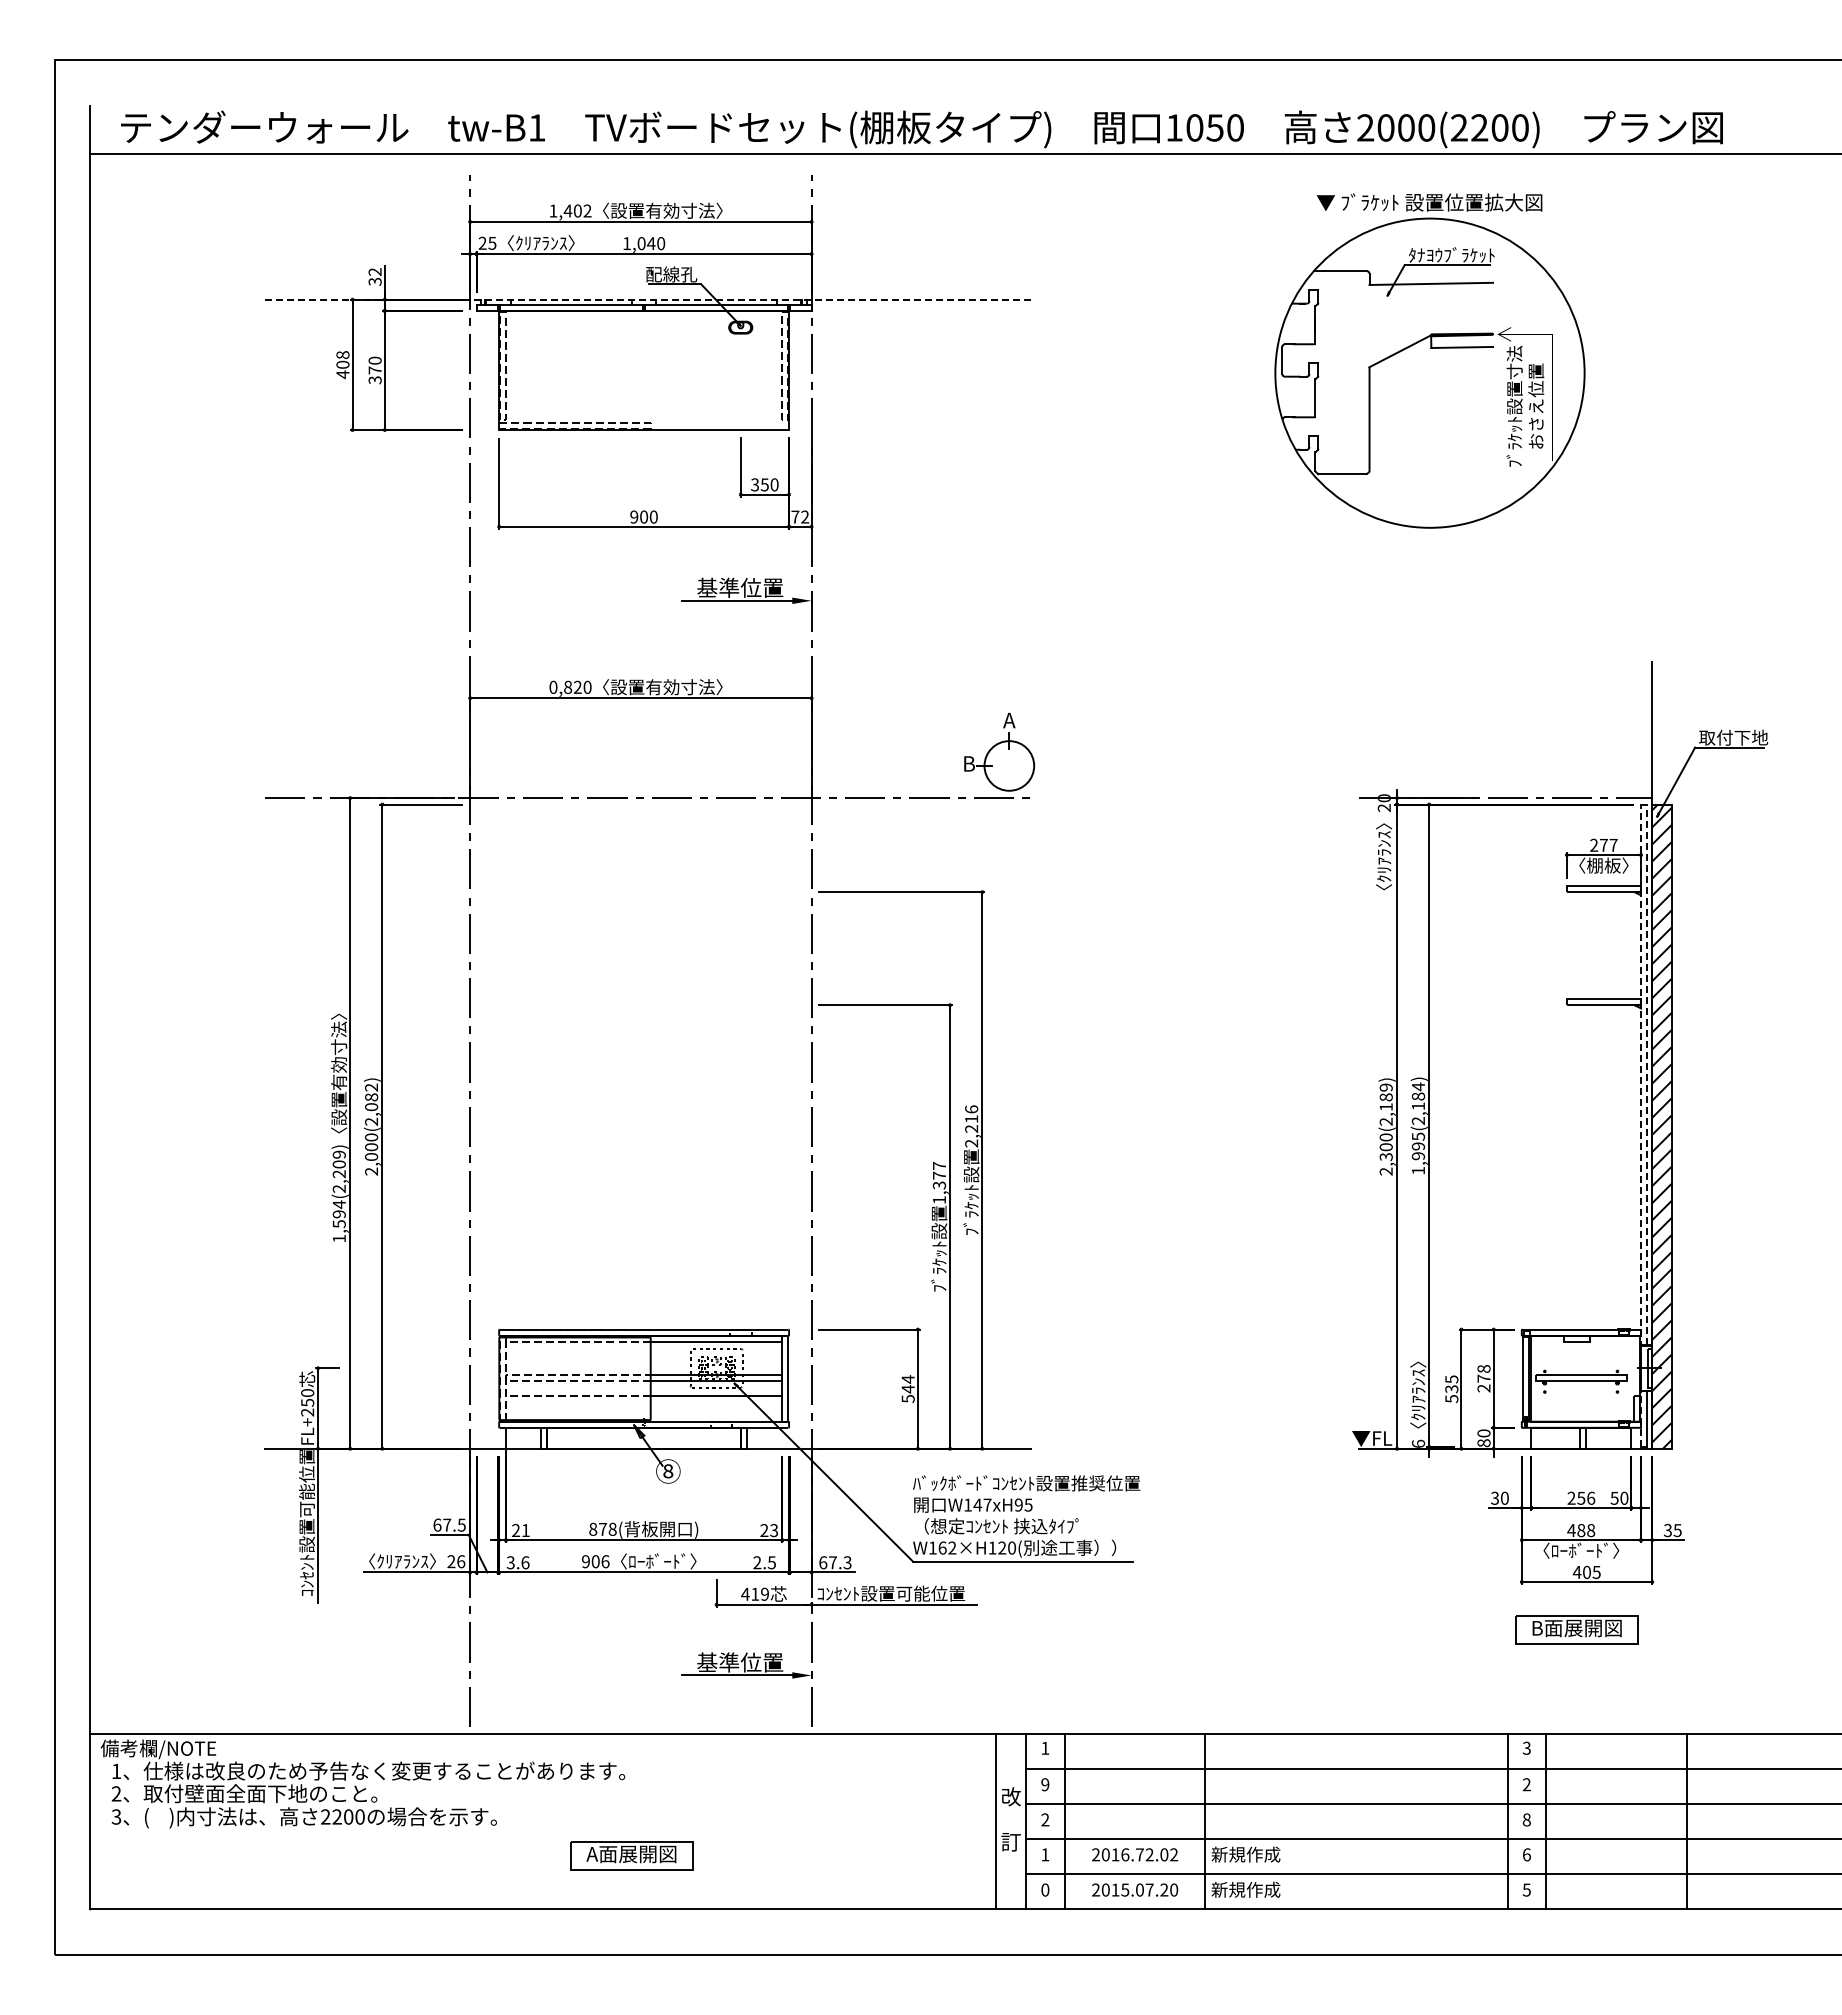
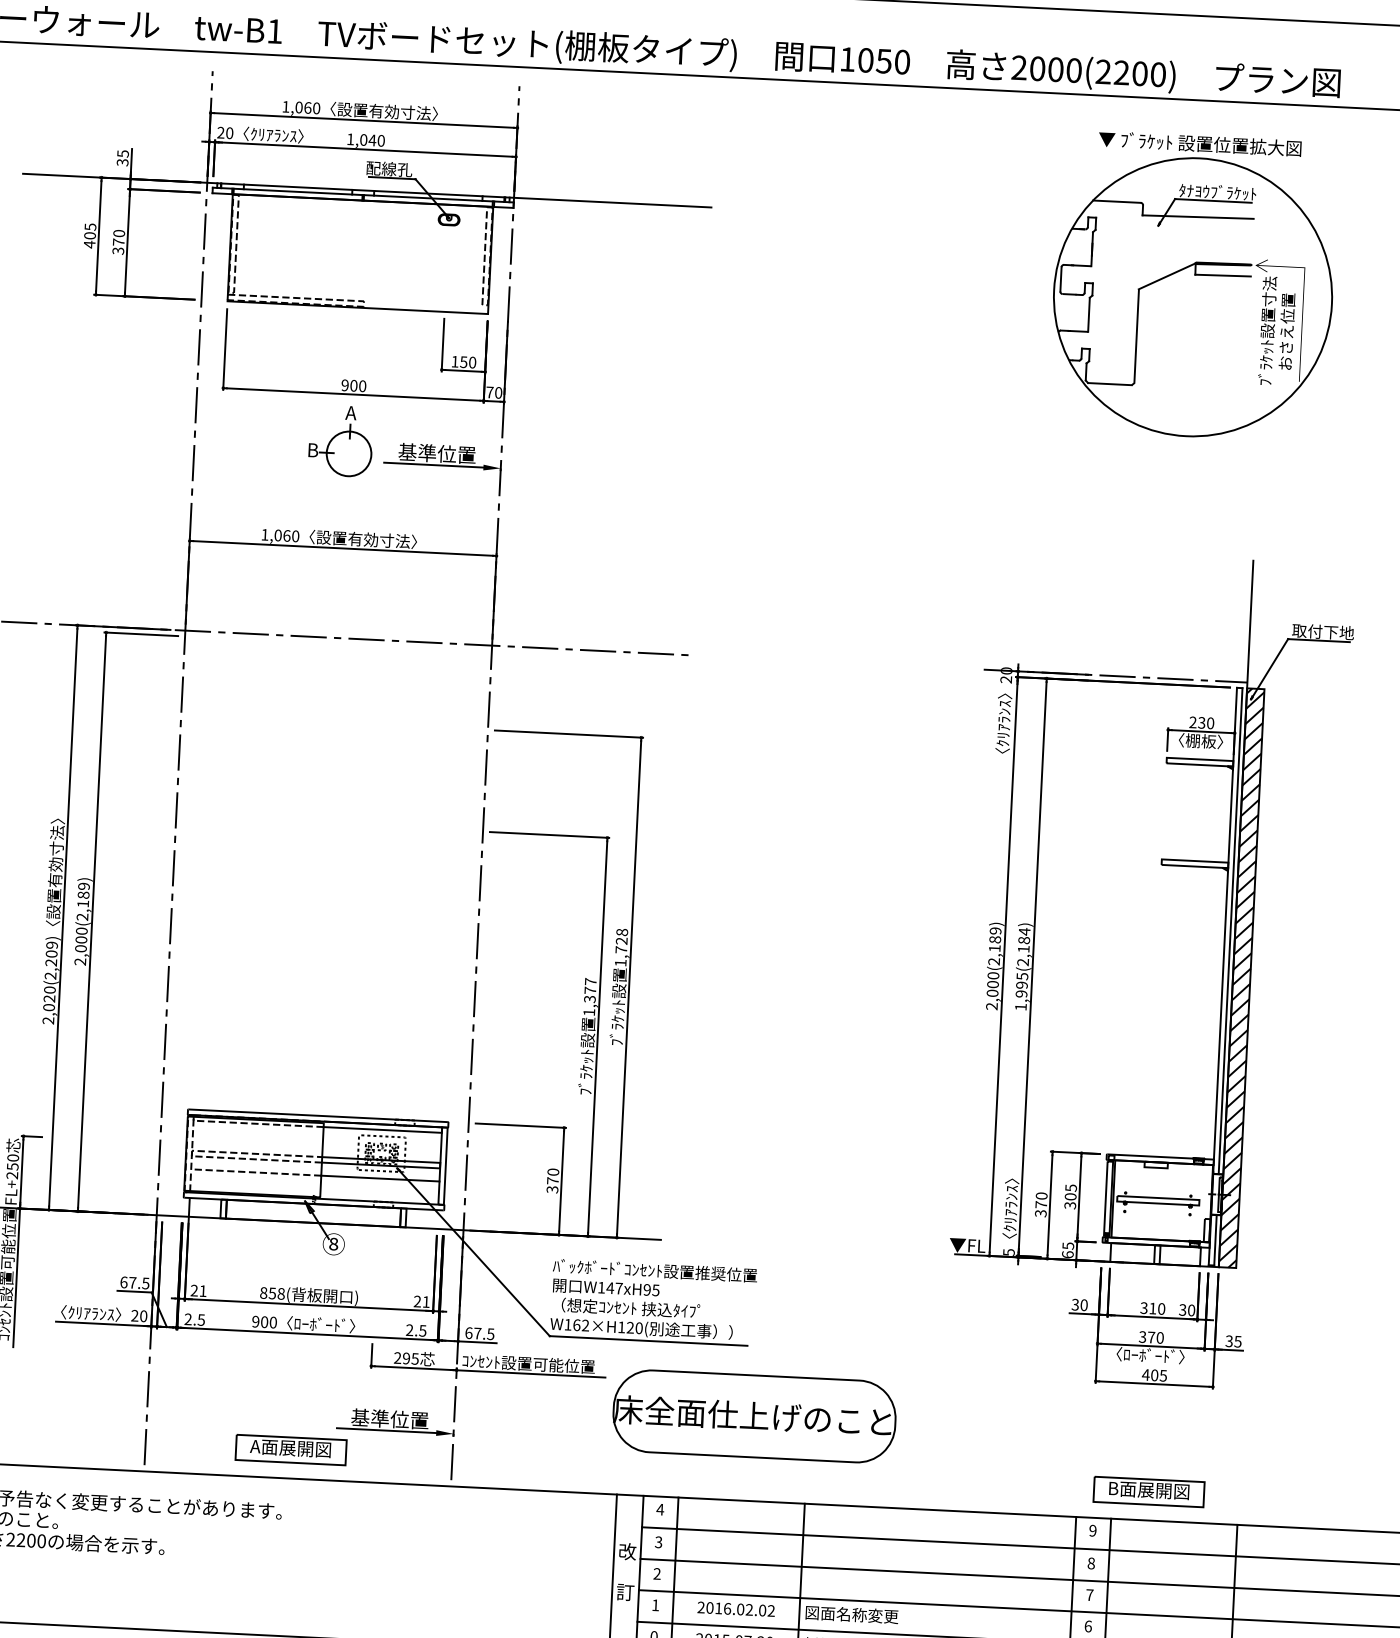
text: (577, 210) -> (307, 107), 1,402 -> 1,060
text: (492, 242) -> (229, 132), 25 -> 20
text: (374, 271) -> (122, 153), 32 -> 35
line: (648, 299) -> (367, 190), dashed -> solid
text: (342, 355) -> (90, 227), 408 -> 405
part: (1429, 360) -> (1193, 285), moved
text: (754, 484) -> (454, 361), 350 -> 150
text: (805, 516) -> (498, 392), 72 -> 70
text: (565, 686) -> (275, 534), 0,820 -> 1,060
part: (999, 751) -> (340, 440), moved
text: (1608, 844) -> (1206, 722), 277 -> 230
line: (1647, 1074) -> (1230, 930), dashed -> solid
text: (371, 1097) -> (83, 895), 2,000(2,082) -> 2,000(2,189)
line: (1641, 1125) -> (1223, 976), dashed -> solid
text: (971, 1126) -> (621, 947), 2,216 -> 1,728
text: (1385, 1157) -> (991, 993), 2,300(2,189) -> 2,000(2,189)
text: (338, 1221) -> (48, 1005), 1,594(2,209) -> 2,020(2,209)
text: (1483, 1378) -> (1070, 1196), 278 -> 305
text: (907, 1388) -> (552, 1180), 544 -> 370
text: (1451, 1388) -> (1041, 1204), 535 -> 370
text: (1483, 1438) -> (1067, 1250), 80 -> 65
text: (1418, 1443) -> (1009, 1252), 6 -> 5
text: (1581, 1497) -> (1153, 1307), 256 -> 310
text: (1614, 1497) -> (1182, 1309), 50 -> 30
text: (602, 1529) -> (272, 1293), 878( -> 858(
text: (774, 1530) -> (426, 1302), 23 -> 21
text: (1581, 1530) -> (1151, 1337), 488 -> 370
text: (461, 1561) -> (144, 1316), 26 -> 20
text: (605, 1561) -> (273, 1322), 906 -> 900
text: (517, 1562) -> (194, 1319), 3.6 -> 2.5
text: (847, 1562) -> (490, 1333), 67.3 -> 67.5
text: (754, 1593) -> (405, 1357), 419 -> 295
part: (1576, 1629) -> (1148, 1491), moved
part: (1144, 1639) -> (754, 1416), added
text: (1045, 1748) -> (660, 1509), 1 -> 4
text: (1526, 1748) -> (1092, 1530), 3 -> 9
text: (1045, 1784) -> (658, 1542), 9 -> 3
text: (1526, 1784) -> (1091, 1563), 2 -> 8
text: (1526, 1819) -> (1089, 1594), 8 -> 7
text: (1139, 1854) -> (740, 1609), 2016.72.02 -> 2016.02.02
text: (1263, 1854) -> (851, 1614), 新規作成 -> 図面名称変更
part: (631, 1855) -> (290, 1449), moved

